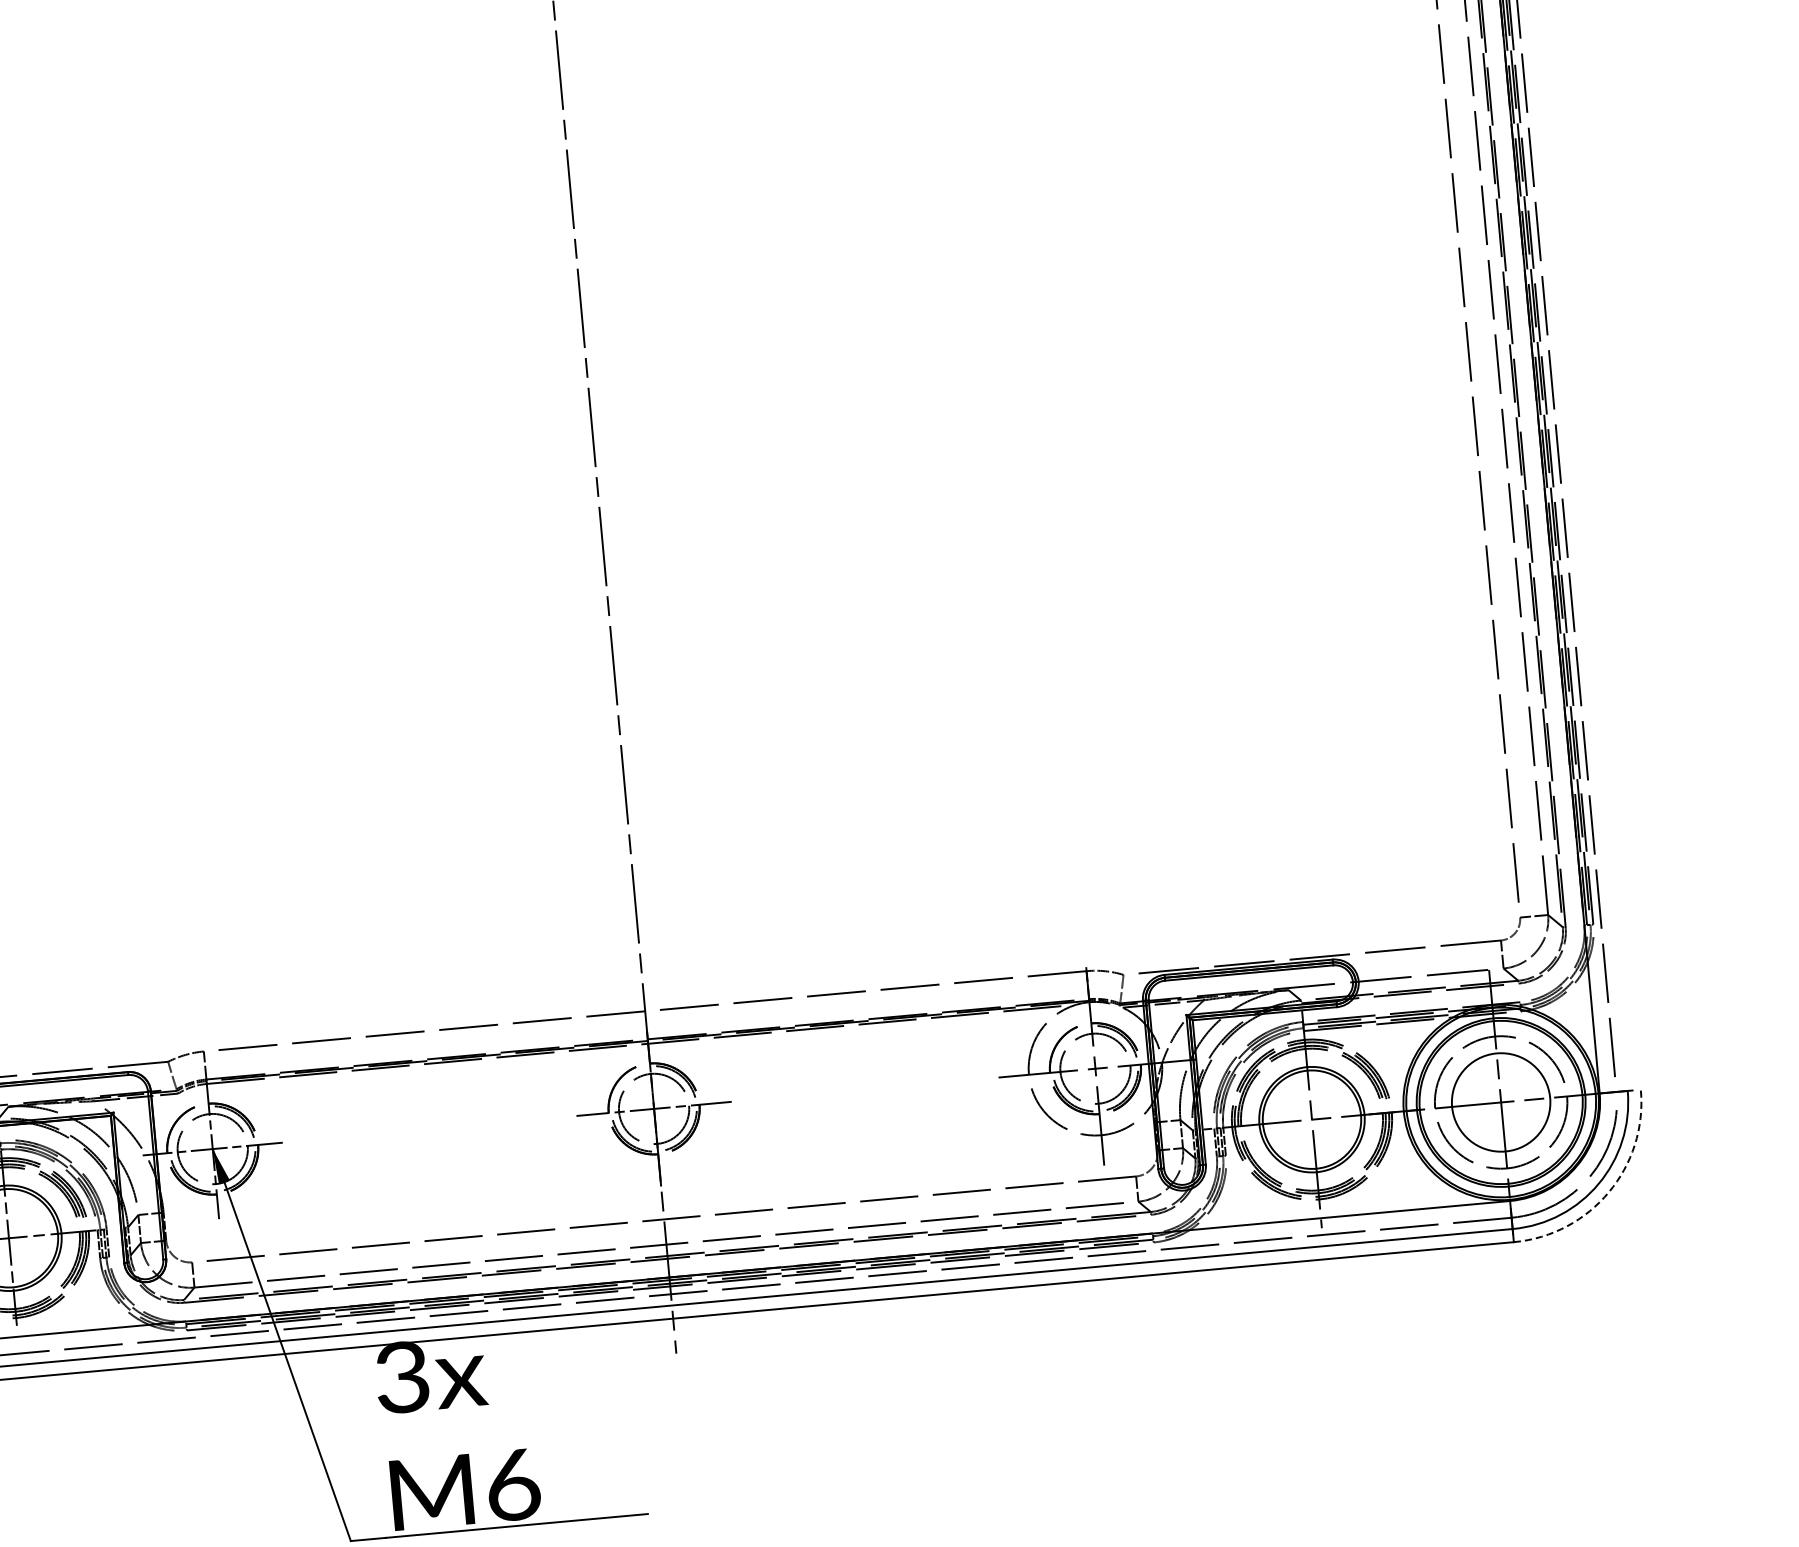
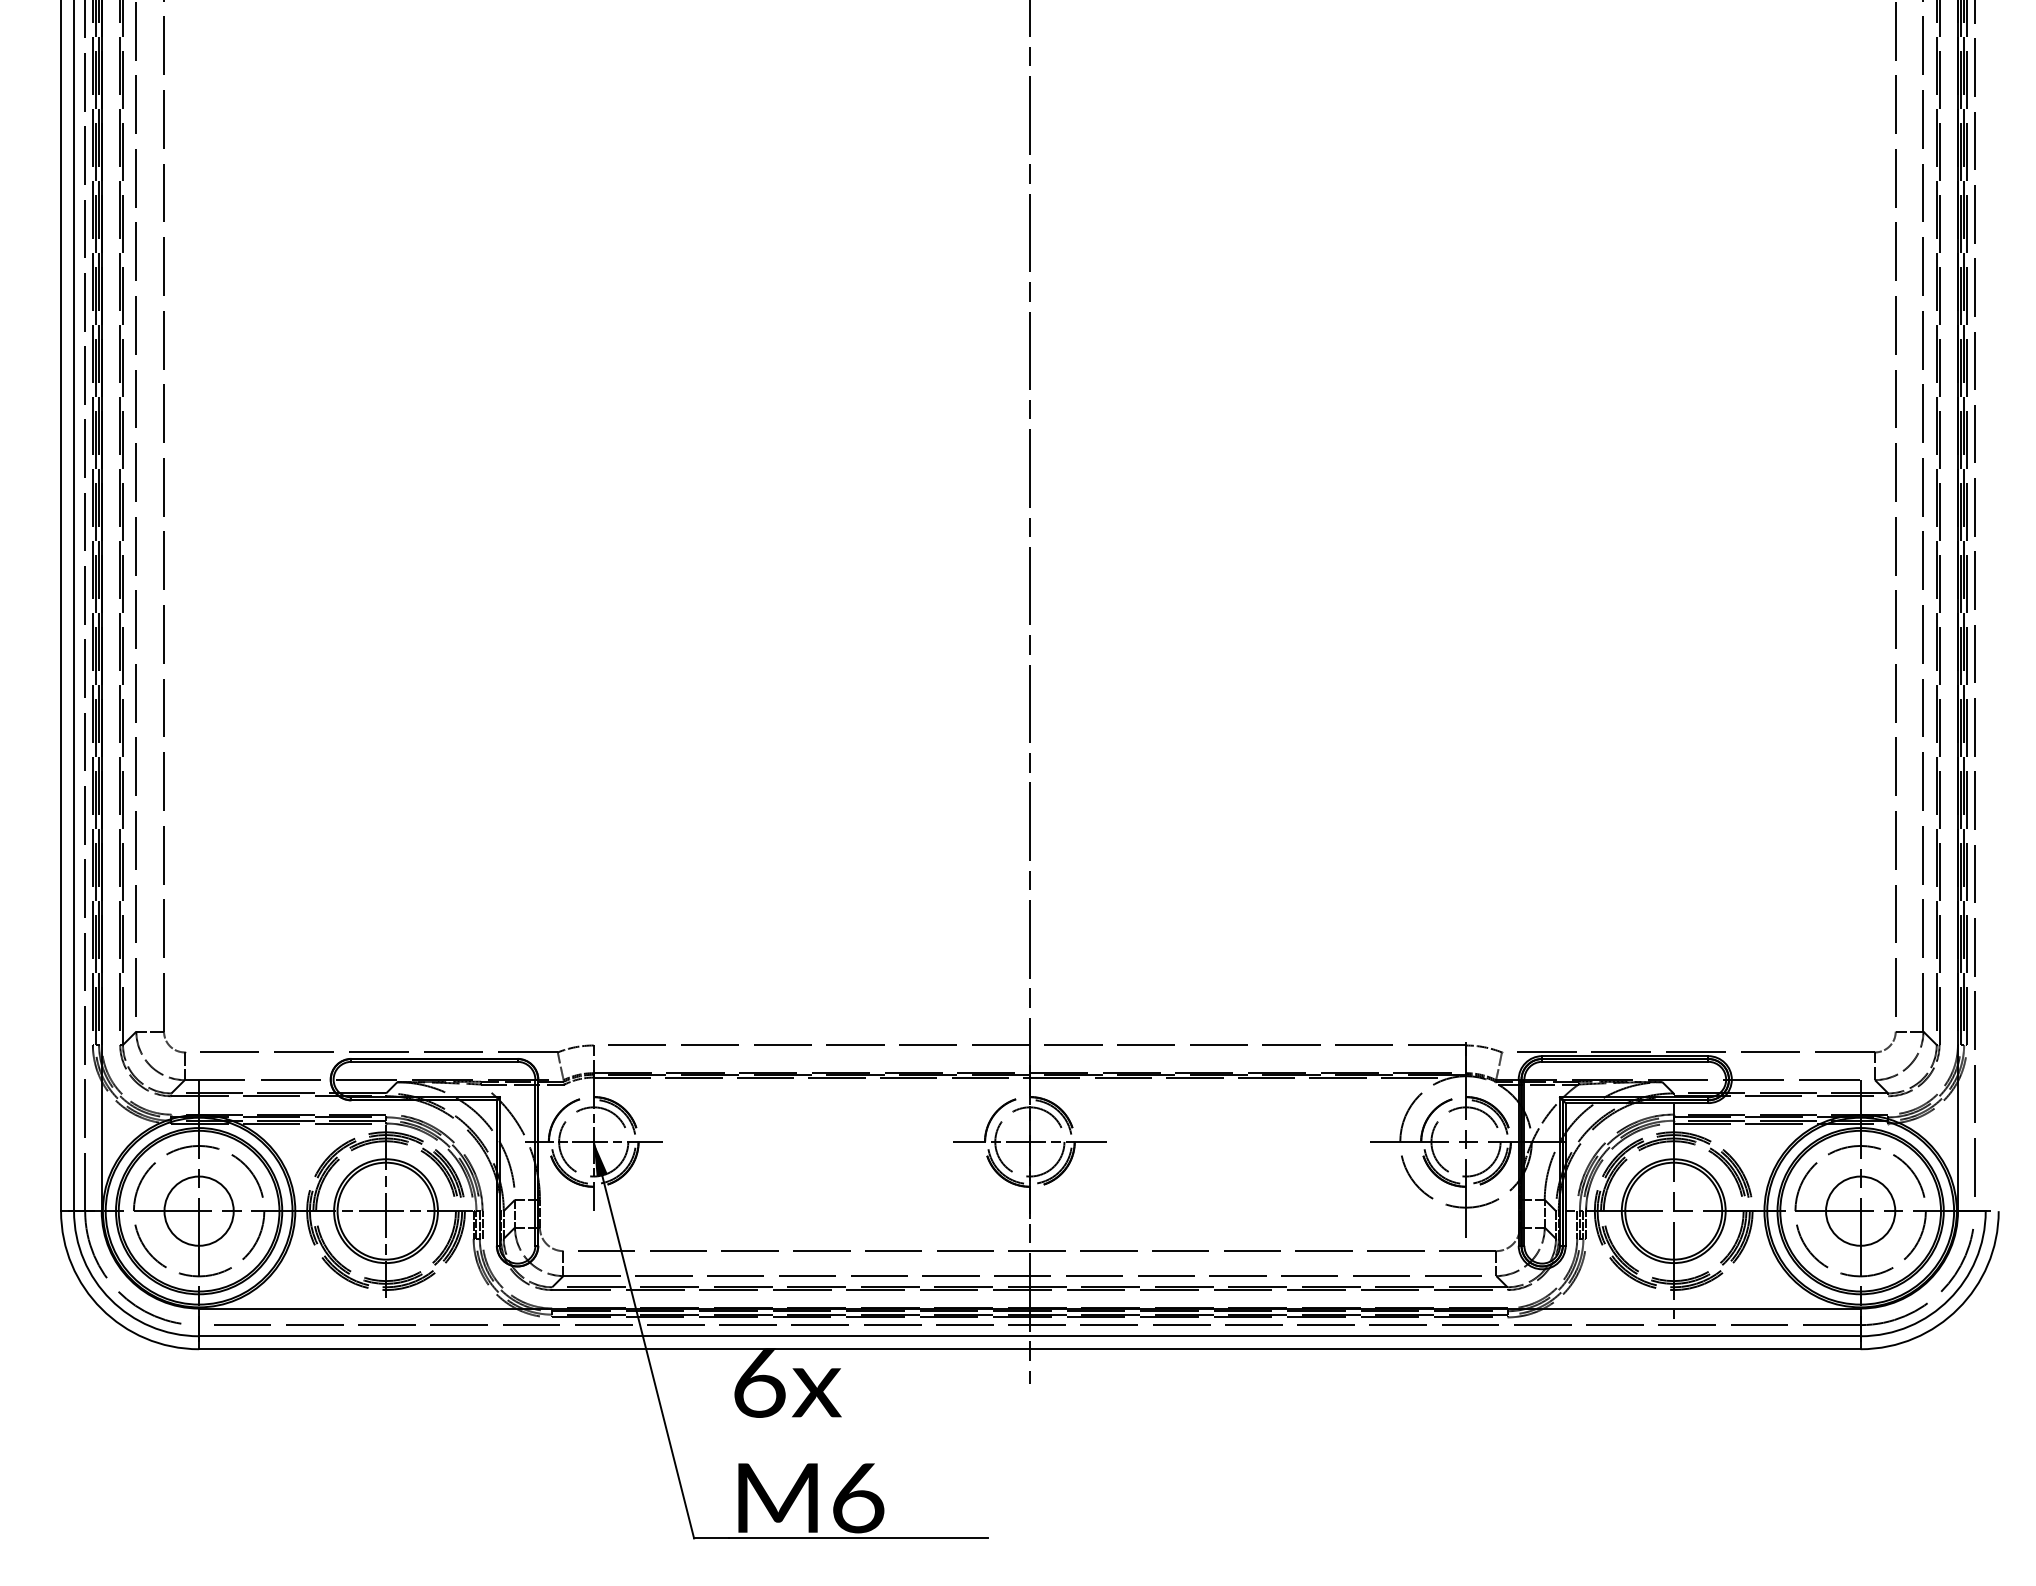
circle: (1500, 1101) -> (1860, 1210), size x0.71
arc: (1609, 1191) -> (1958, 1308), dashed -> solid
text: (402, 1377) -> (759, 1382), 3x -> 6x

